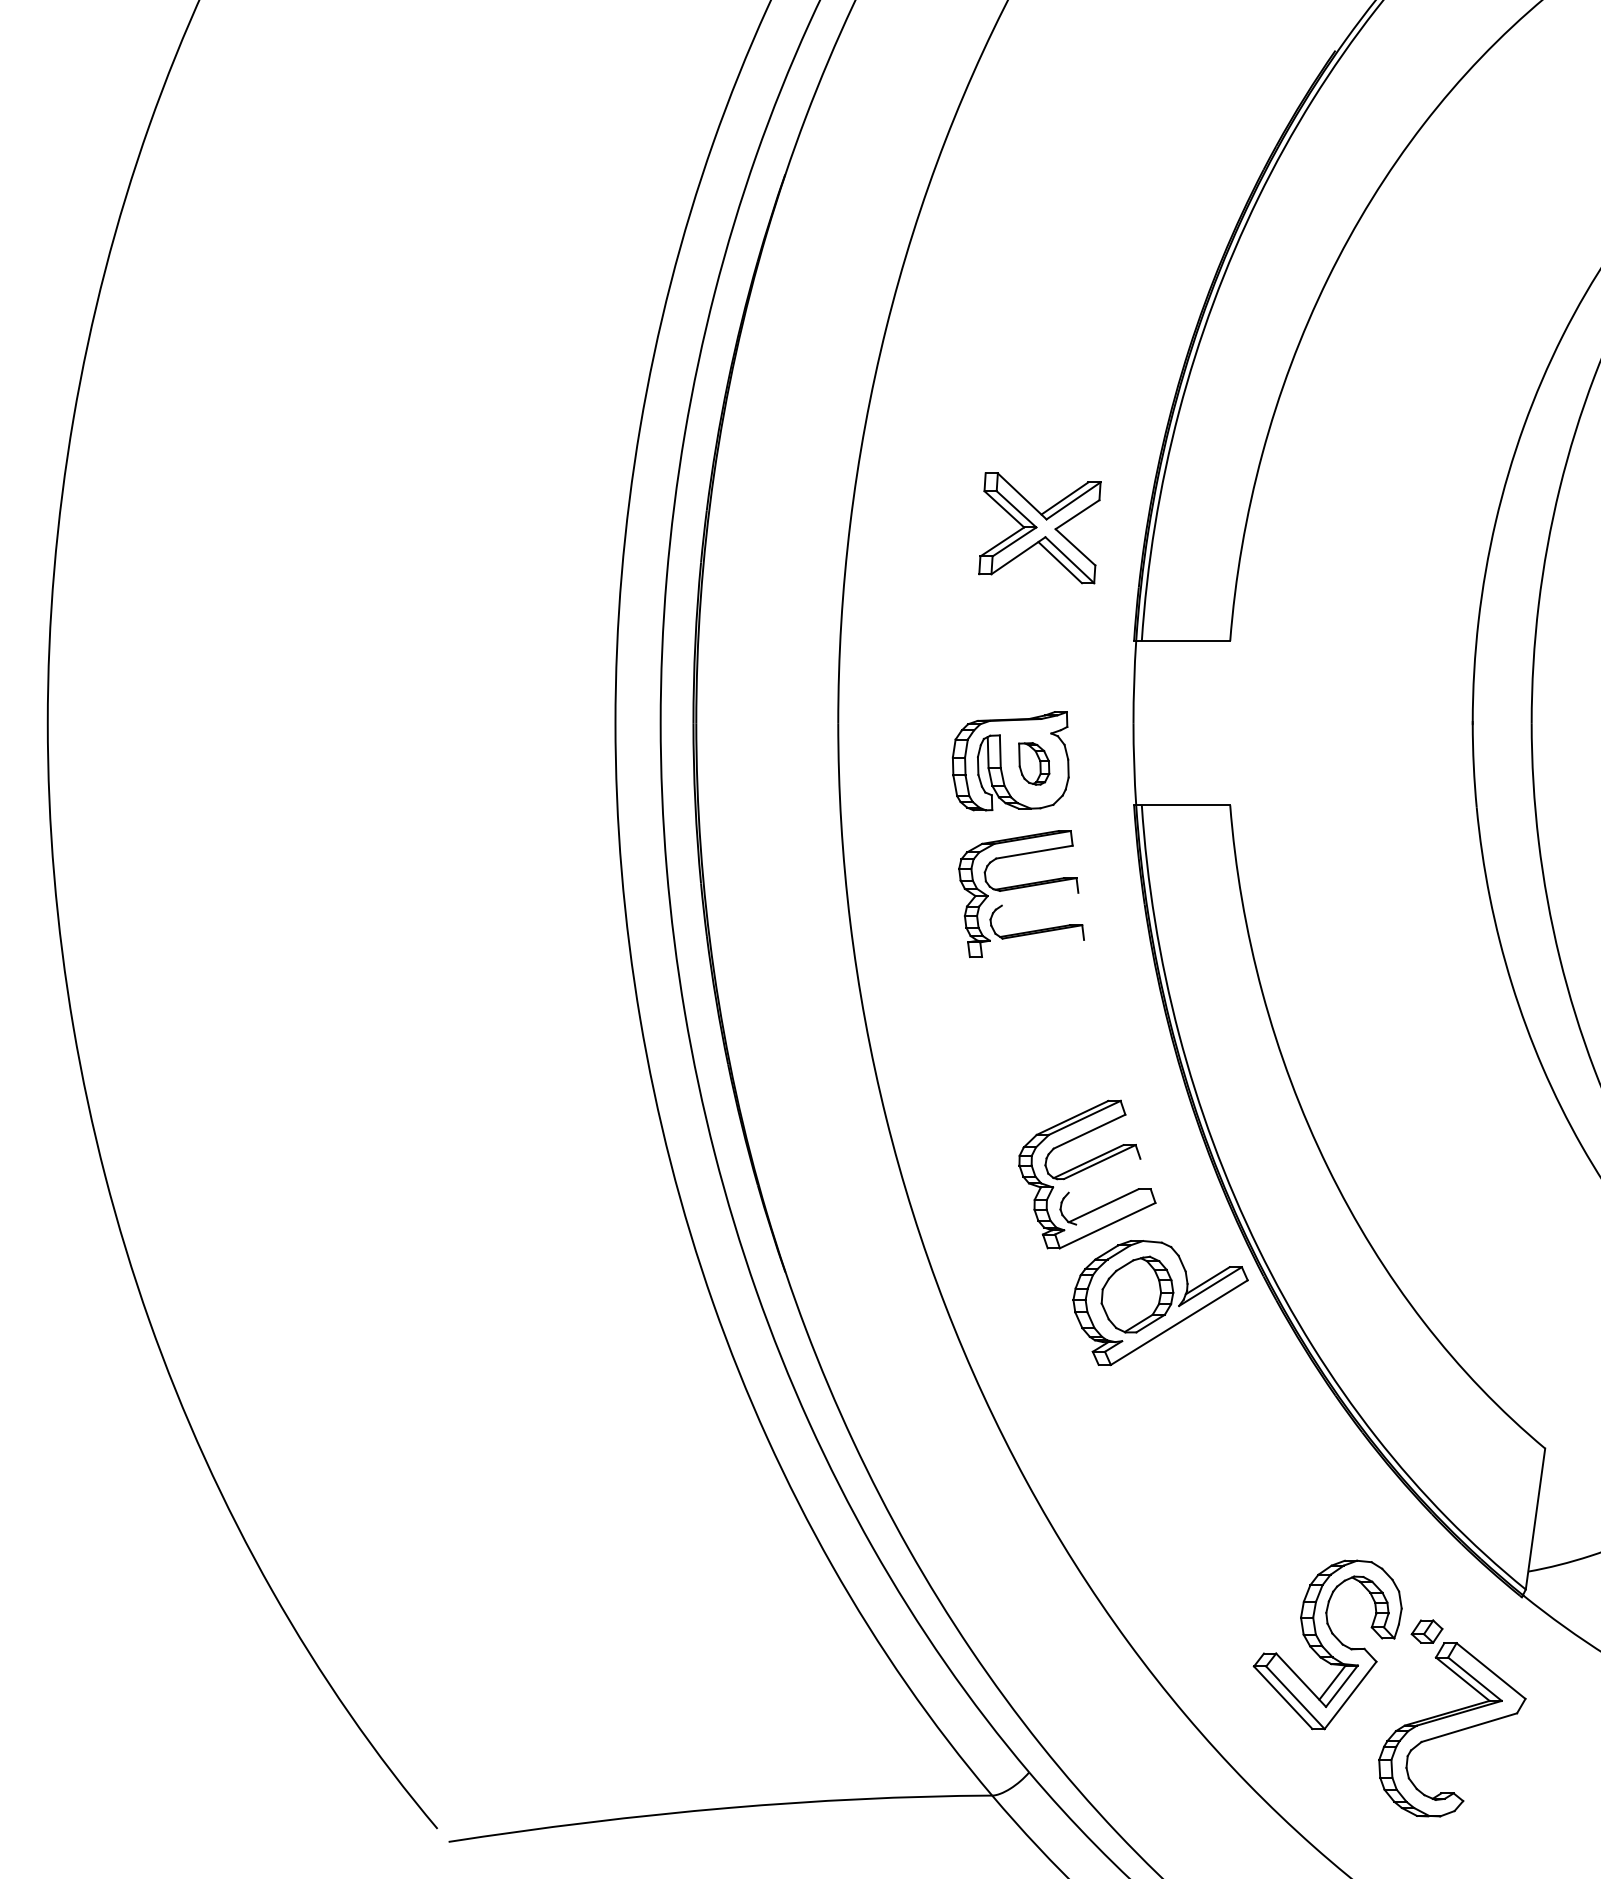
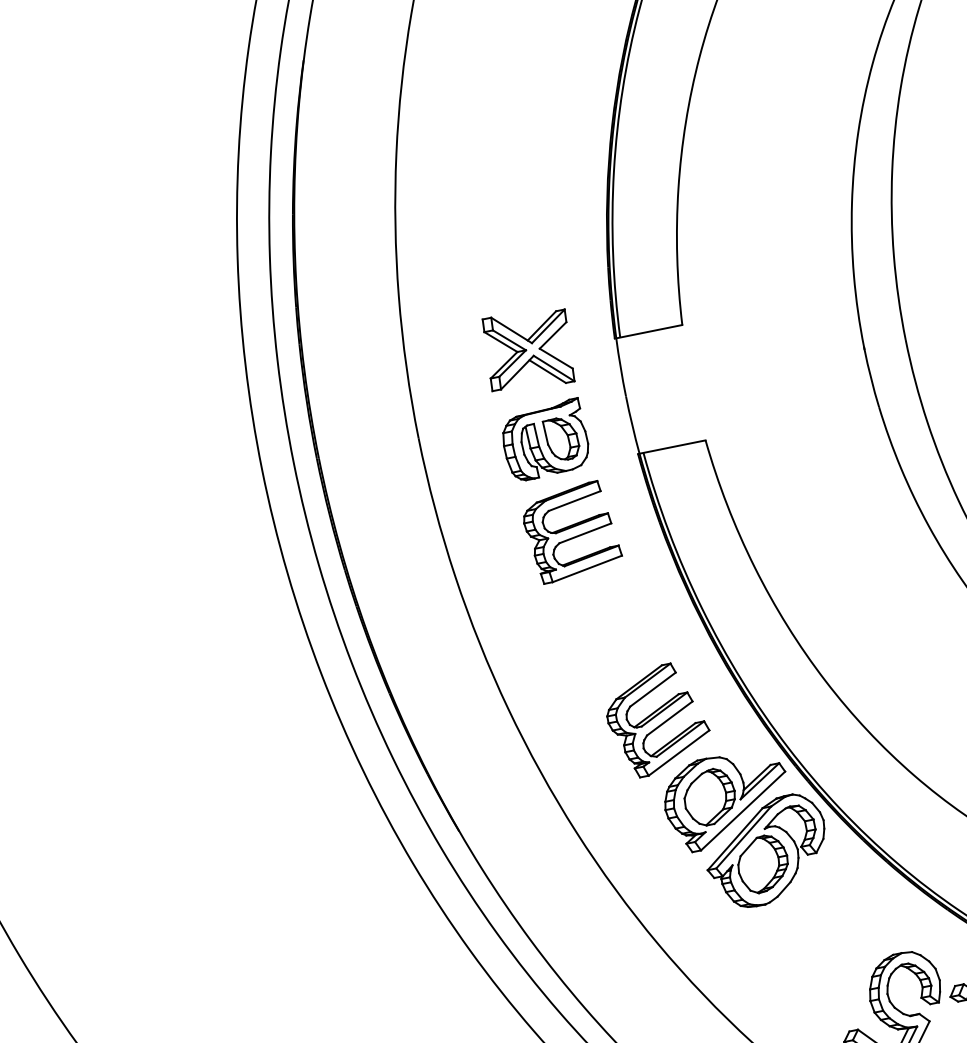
part: (1039, 528) -> (528, 350), moved
part: (1033, 763) -> (561, 438), size x1.43
line: (1039, 898) -> (584, 532), added
line: (1033, 948) -> (587, 568), added
line: (1104, 1175) -> (669, 718), added
line: (1113, 1206) -> (680, 738), added
part: (1200, 1384) -> (766, 851), added

